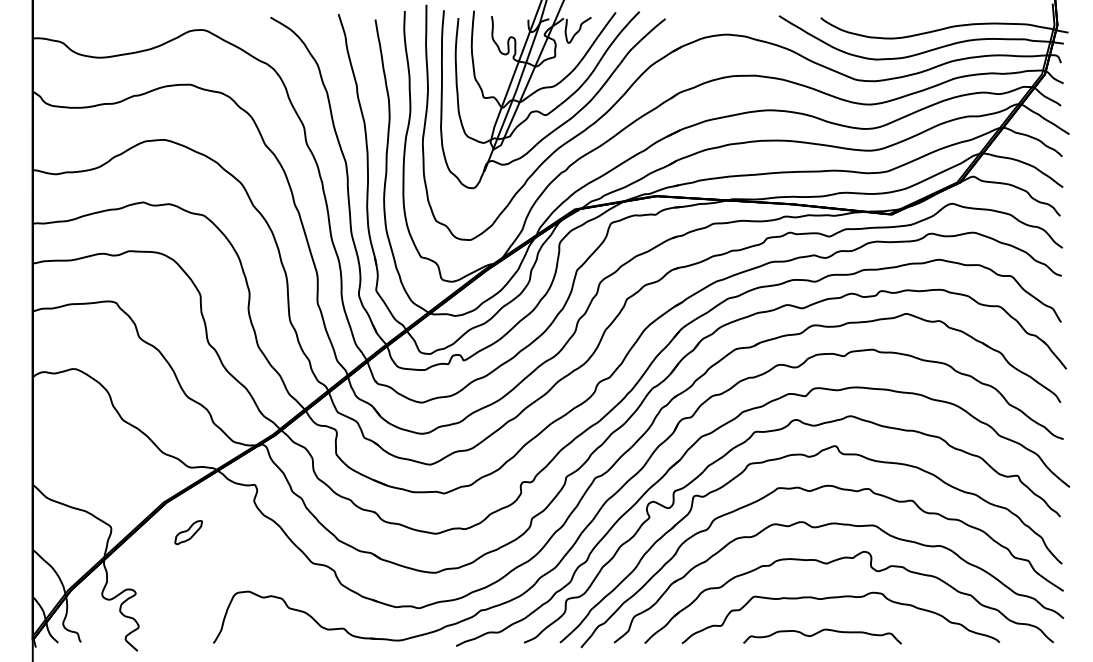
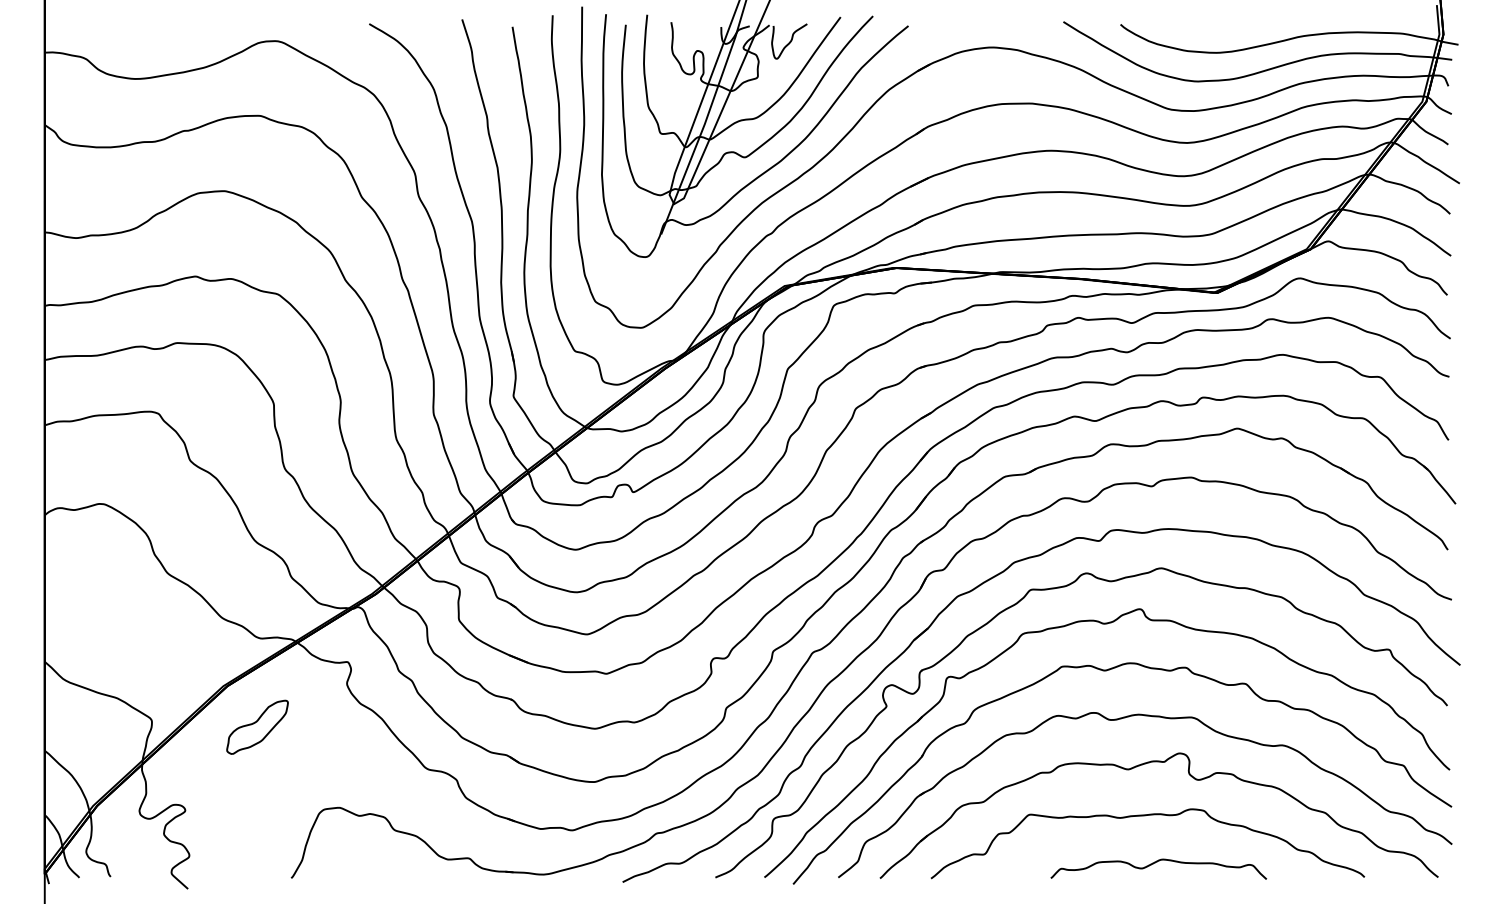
part: (188, 532) -> (257, 726), size x1.67
curve: (820, 632) -> (1155, 863), moved

